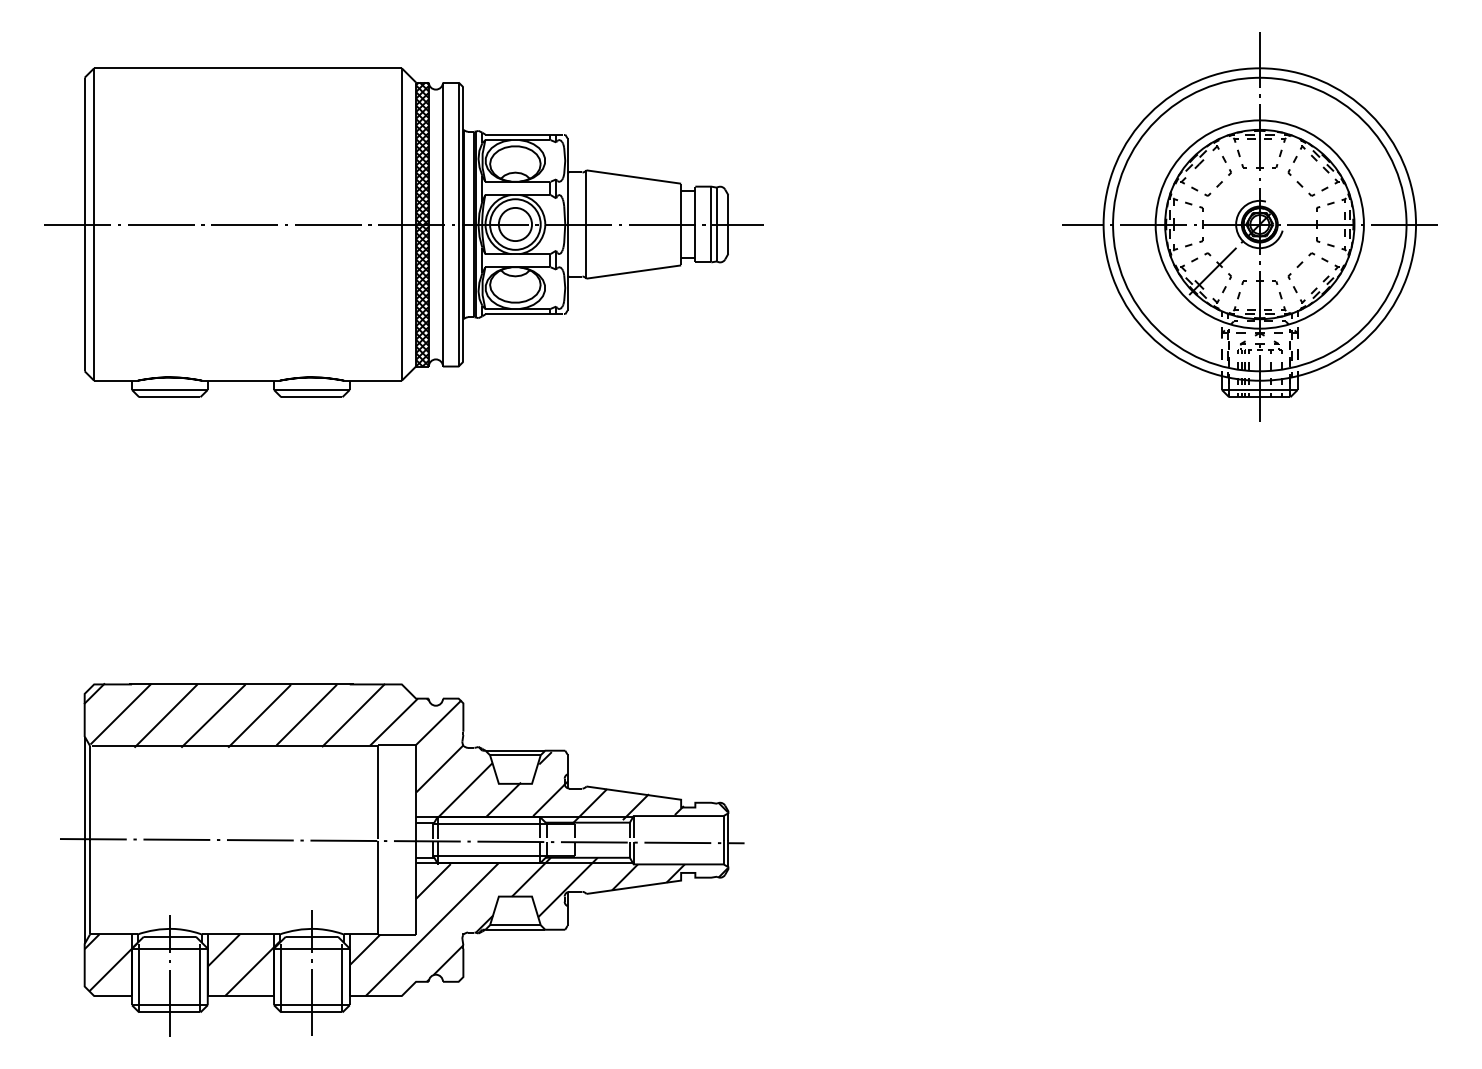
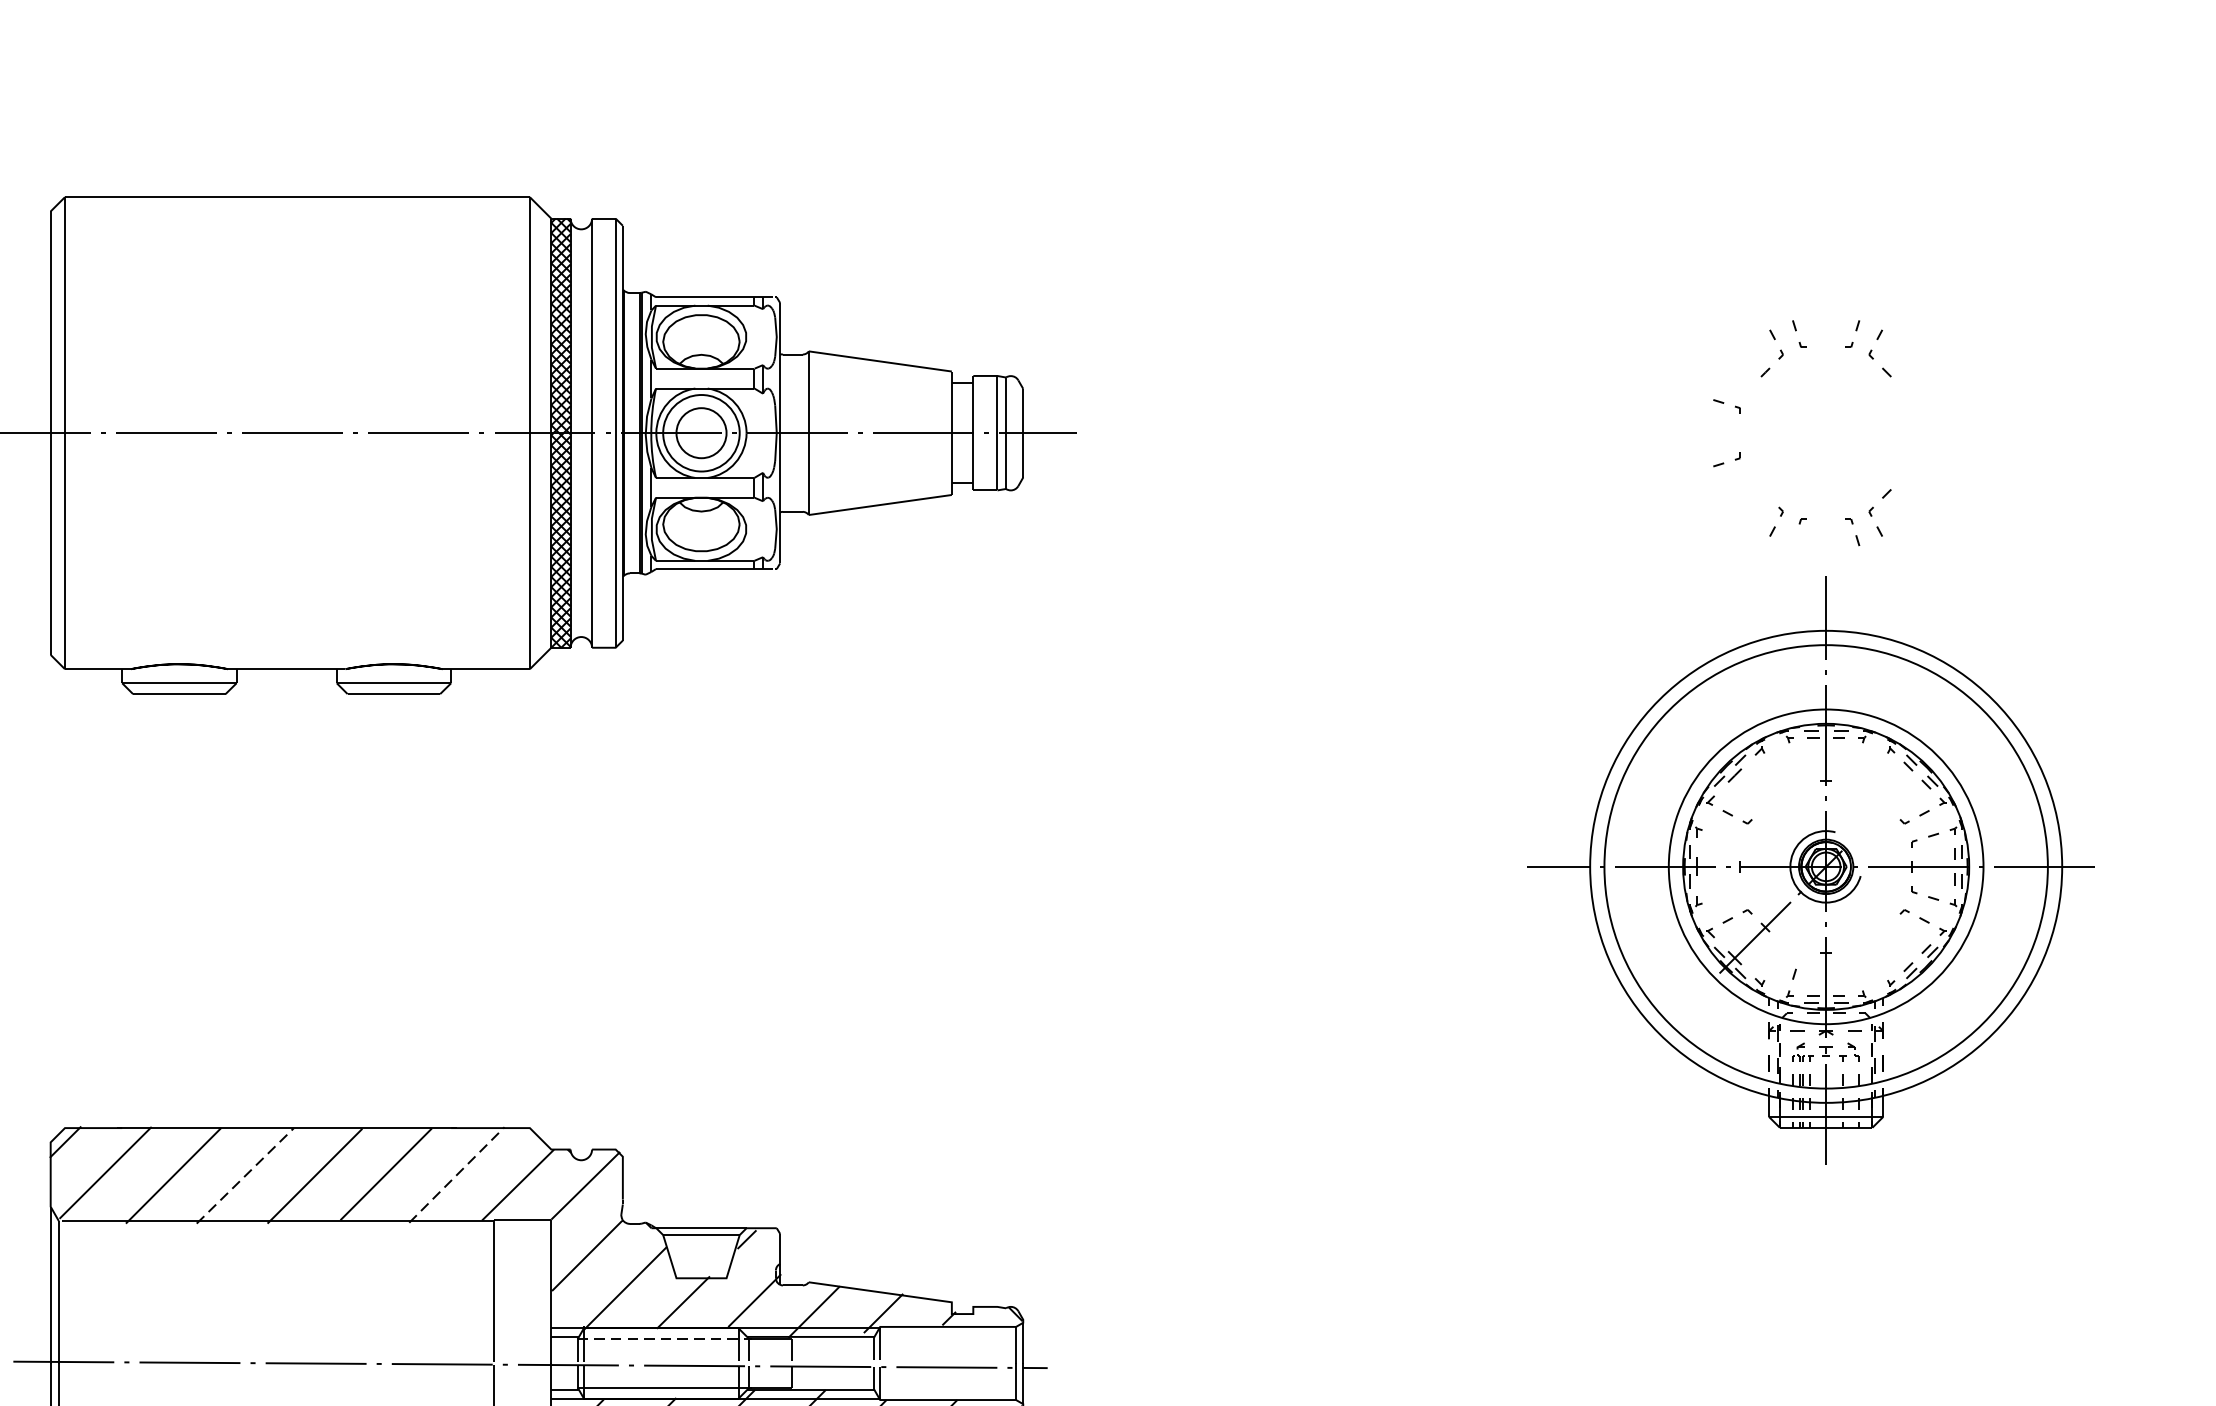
part: (1249, 226) -> (1810, 869), moved
line: (353, 715) -> (456, 1175), solid -> dashed
line: (213, 716) -> (245, 1176), solid -> dashed
line: (491, 824) -> (665, 1339), solid -> dashed

